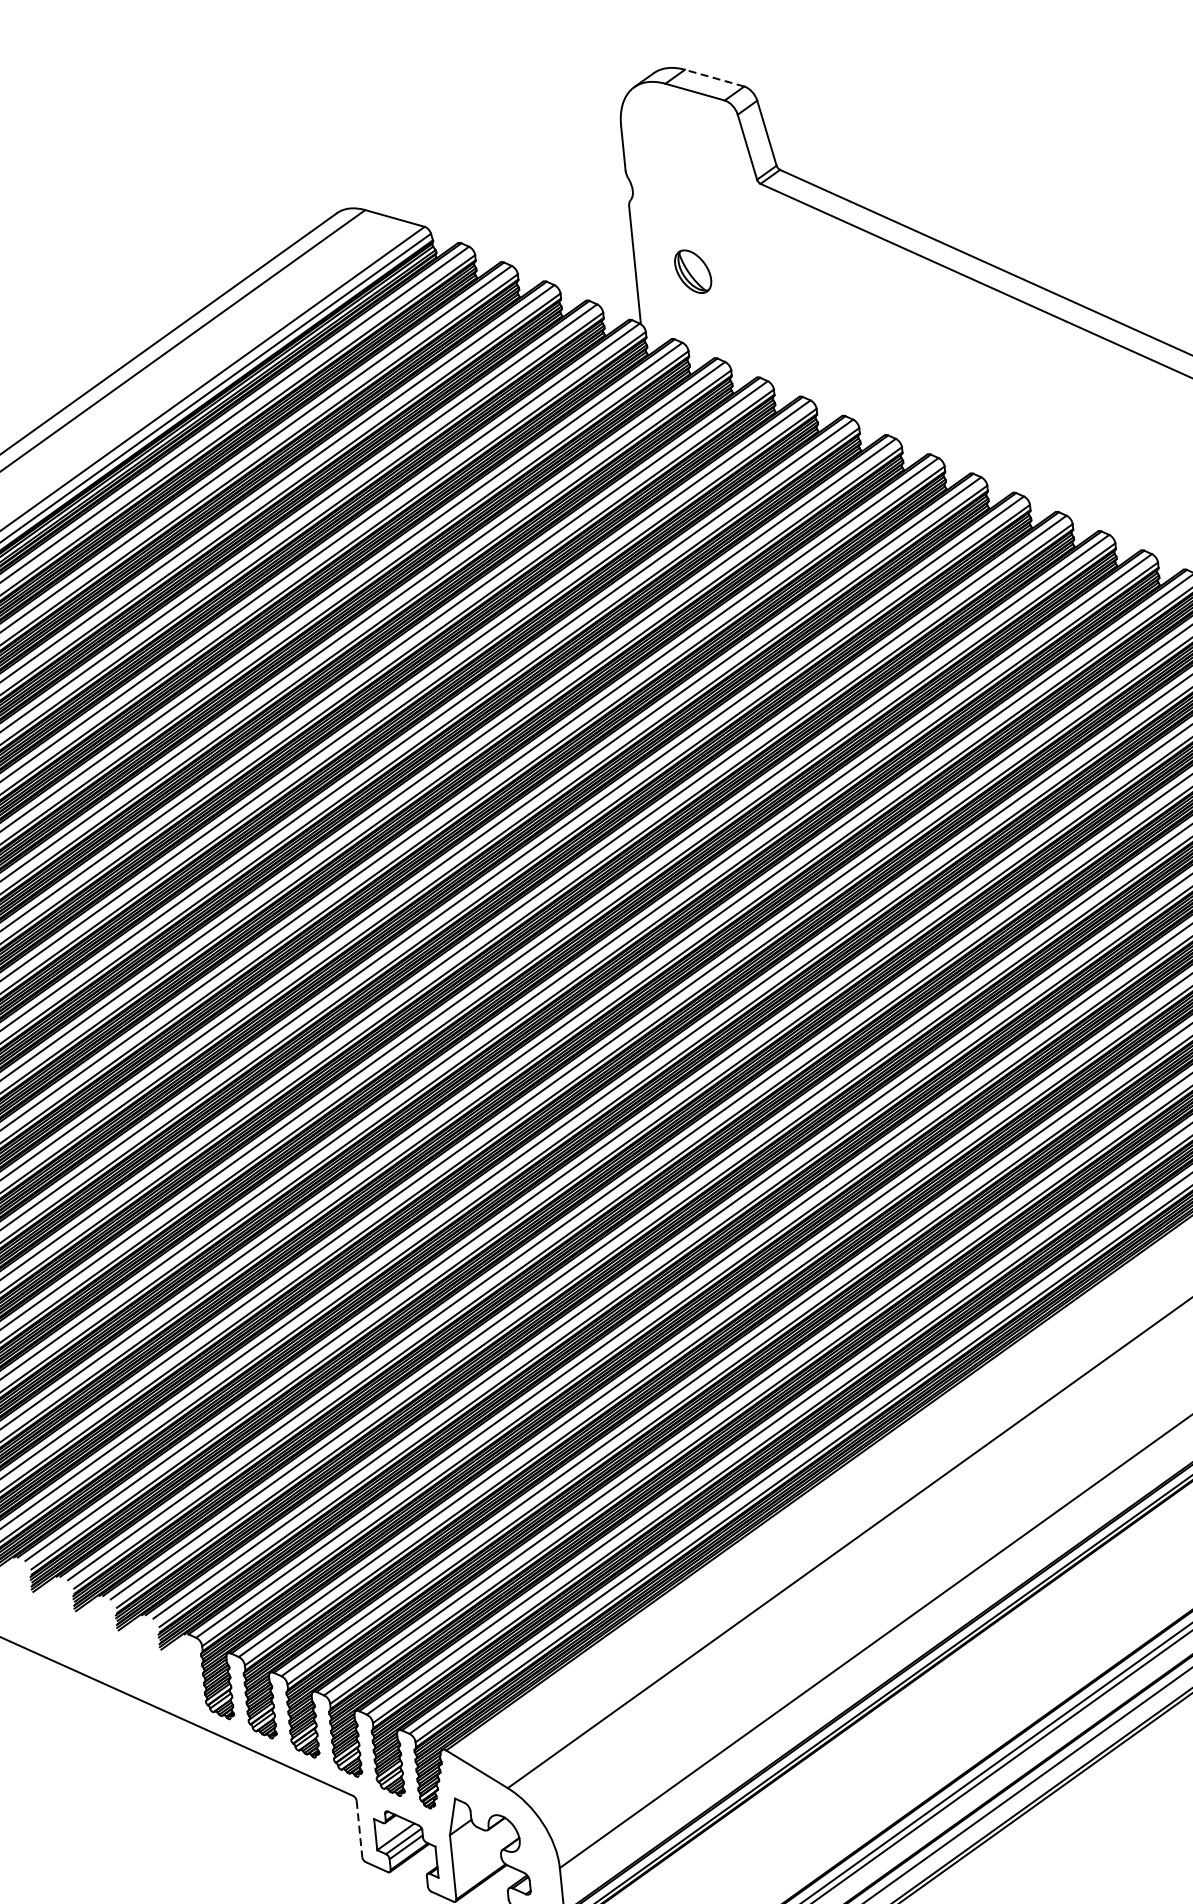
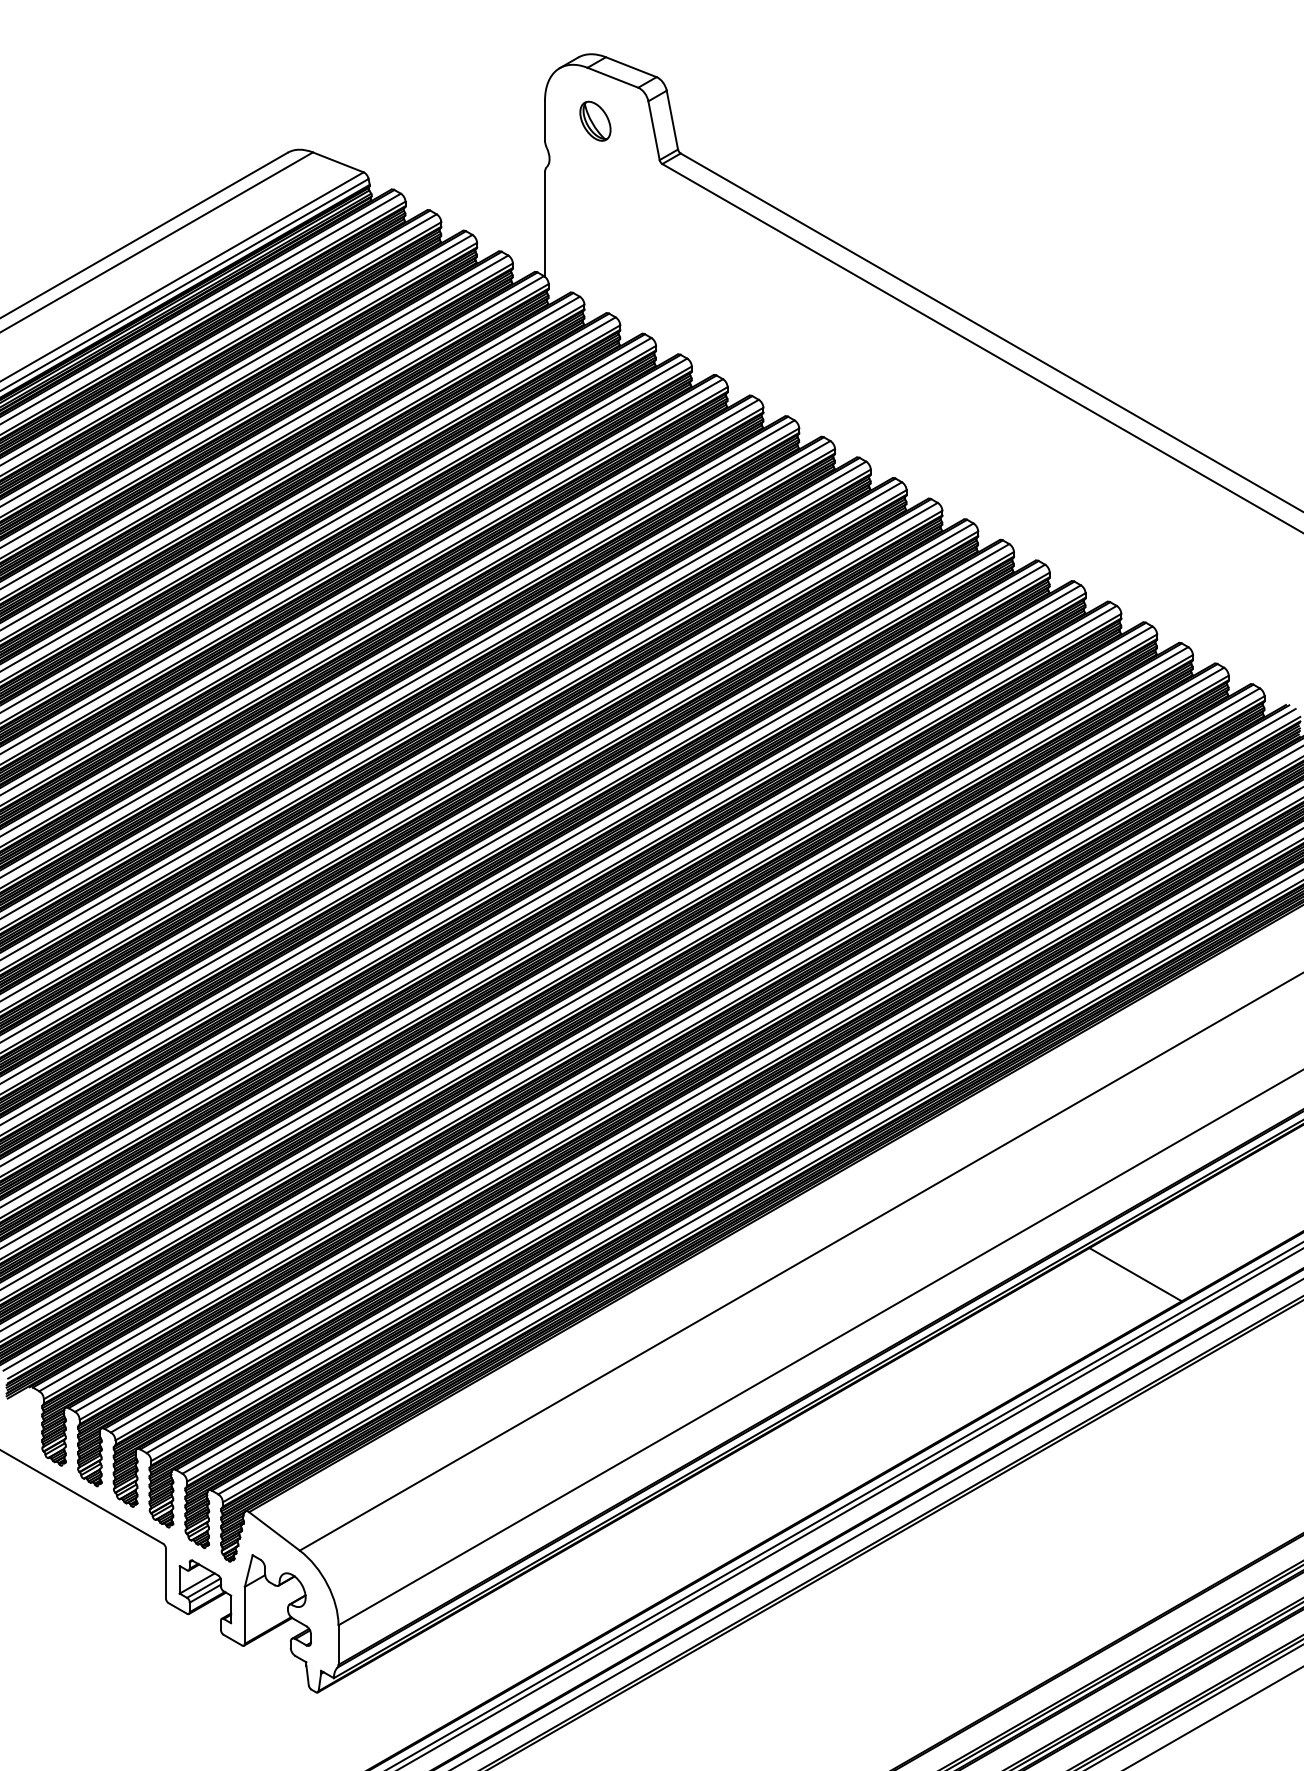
line: (713, 78) -> (630, 67), dashed -> solid
part: (693, 270) -> (595, 120), moved
line: (358, 1829) -> (165, 1573), dashed -> solid

